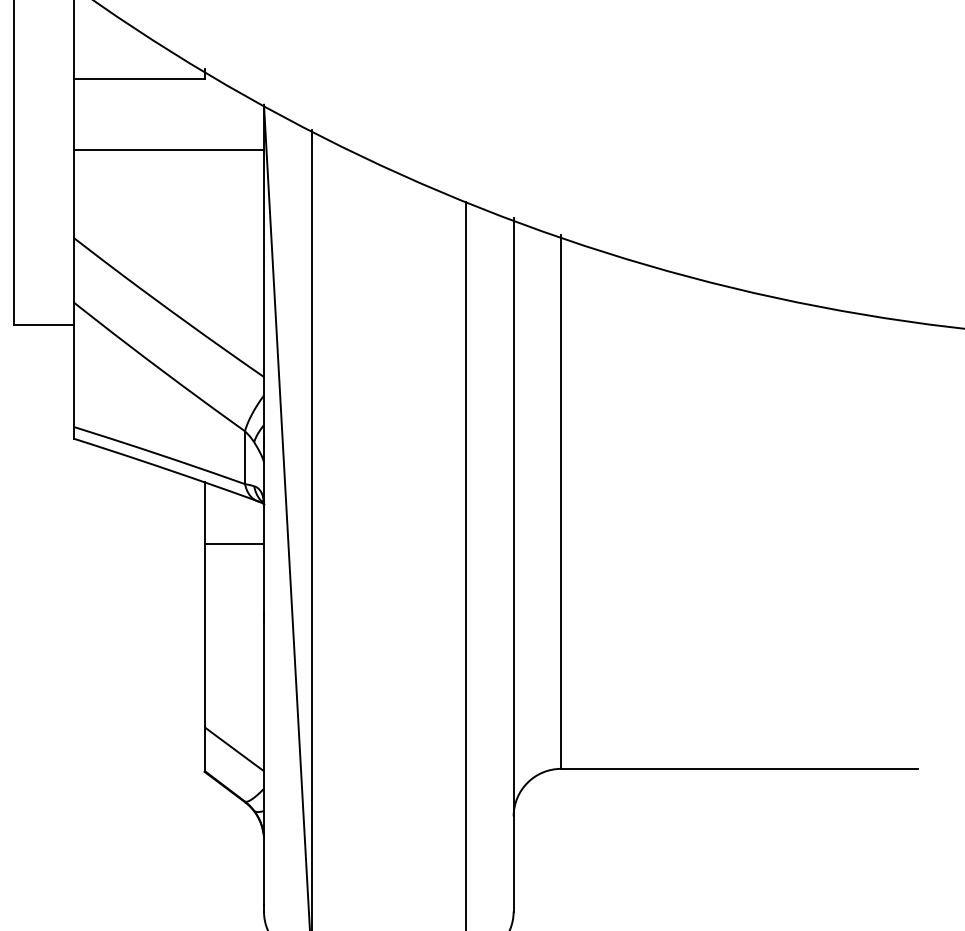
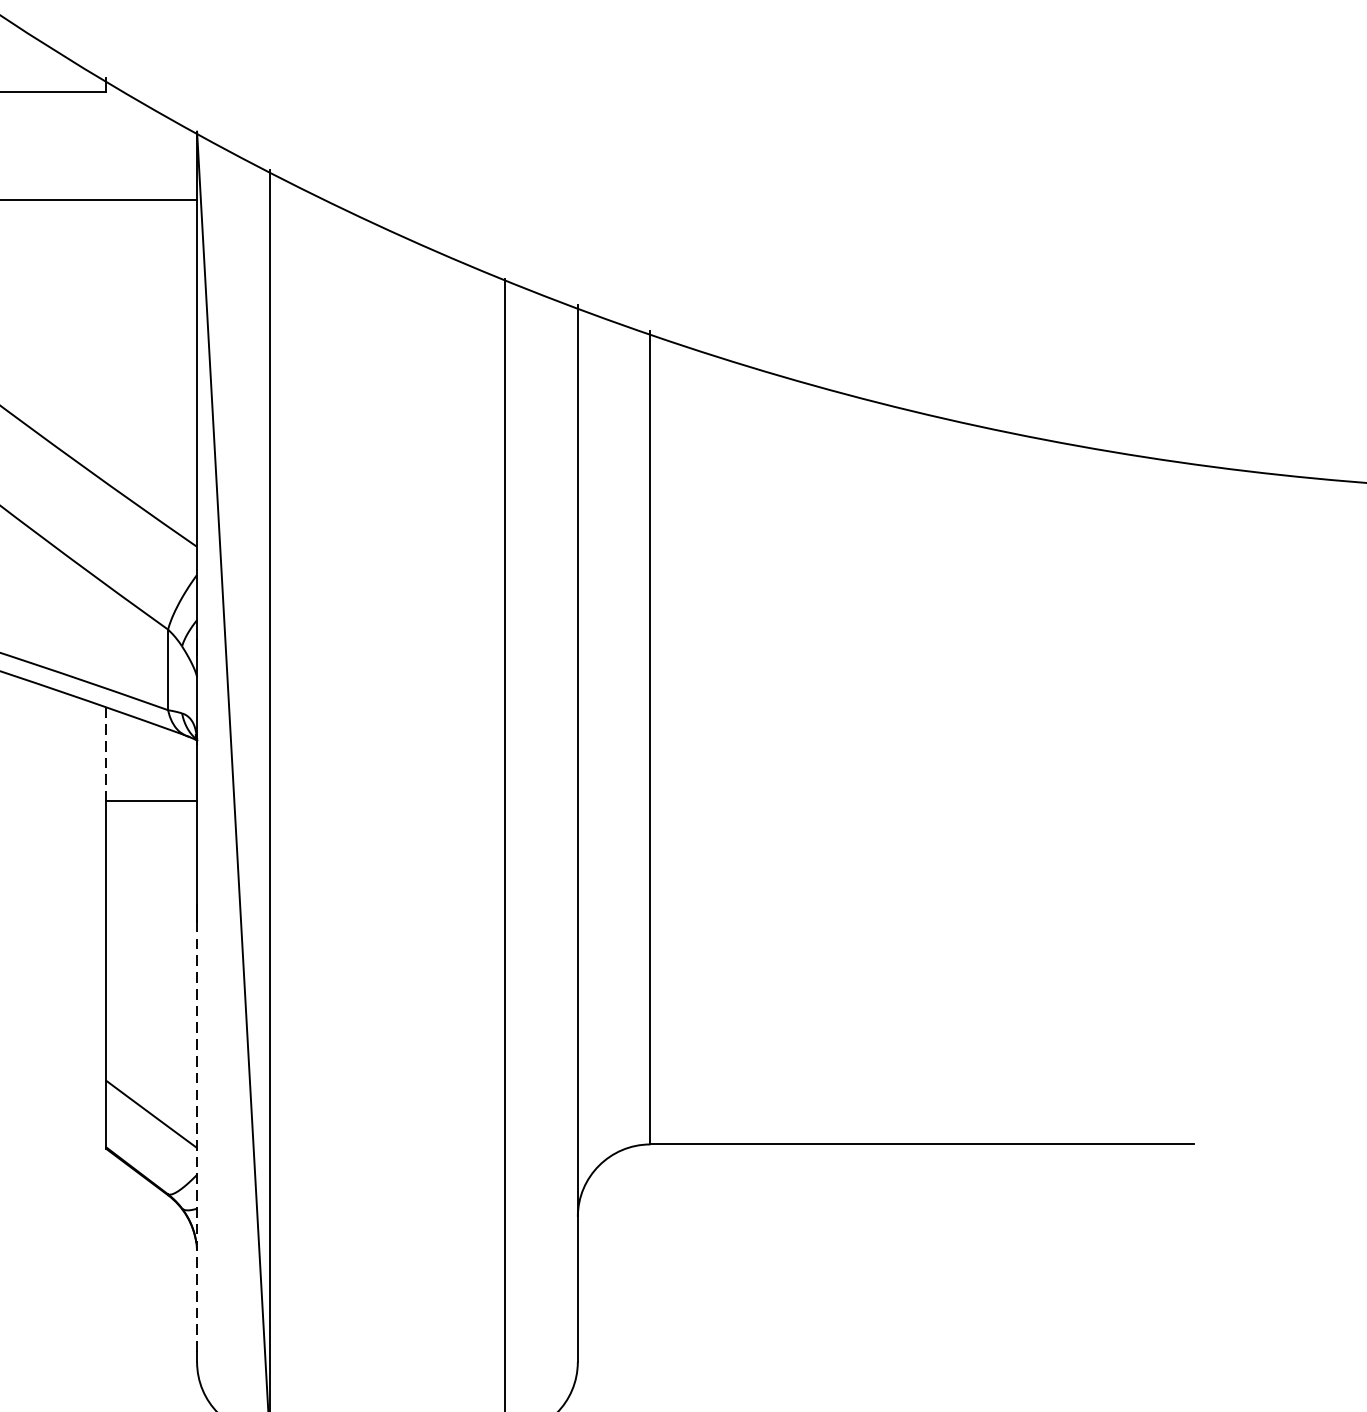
line: (204, 513) -> (106, 754), solid -> dashed
line: (264, 764) -> (197, 1137), solid -> dashed

